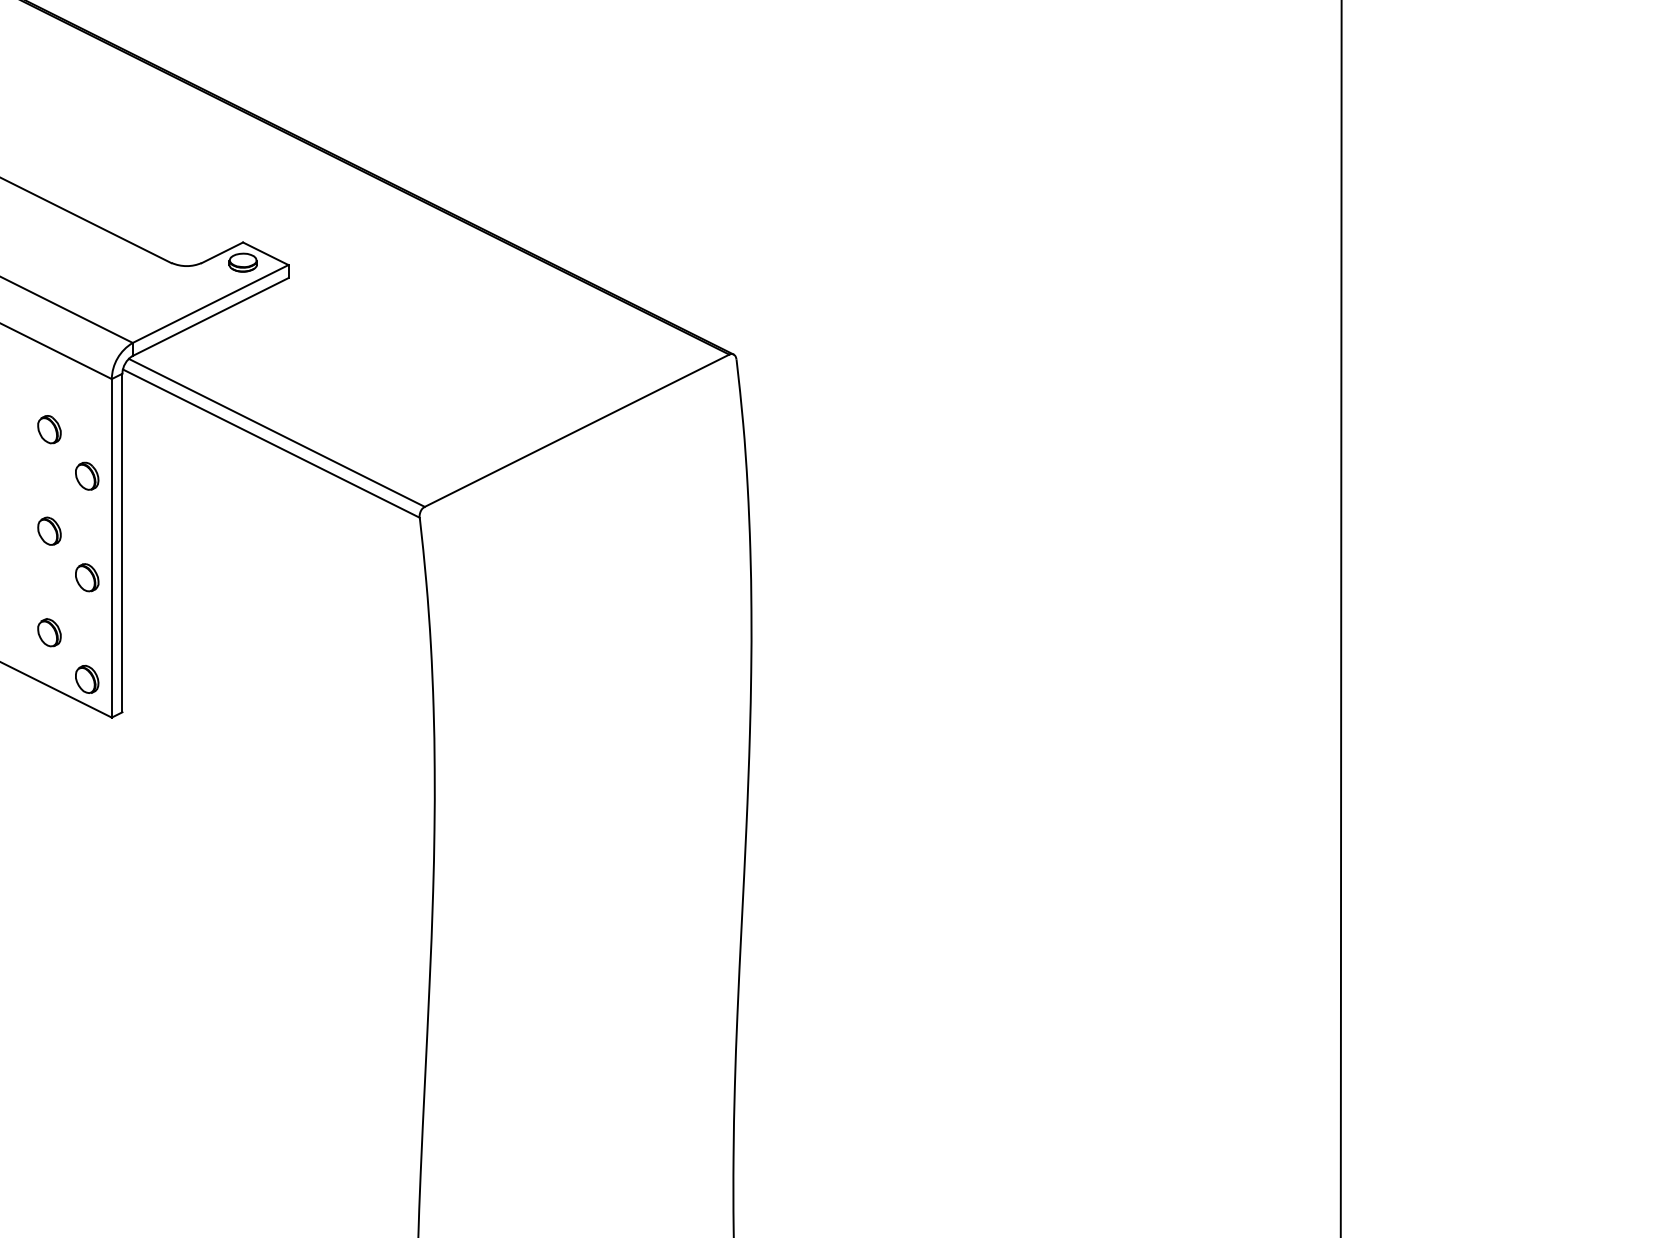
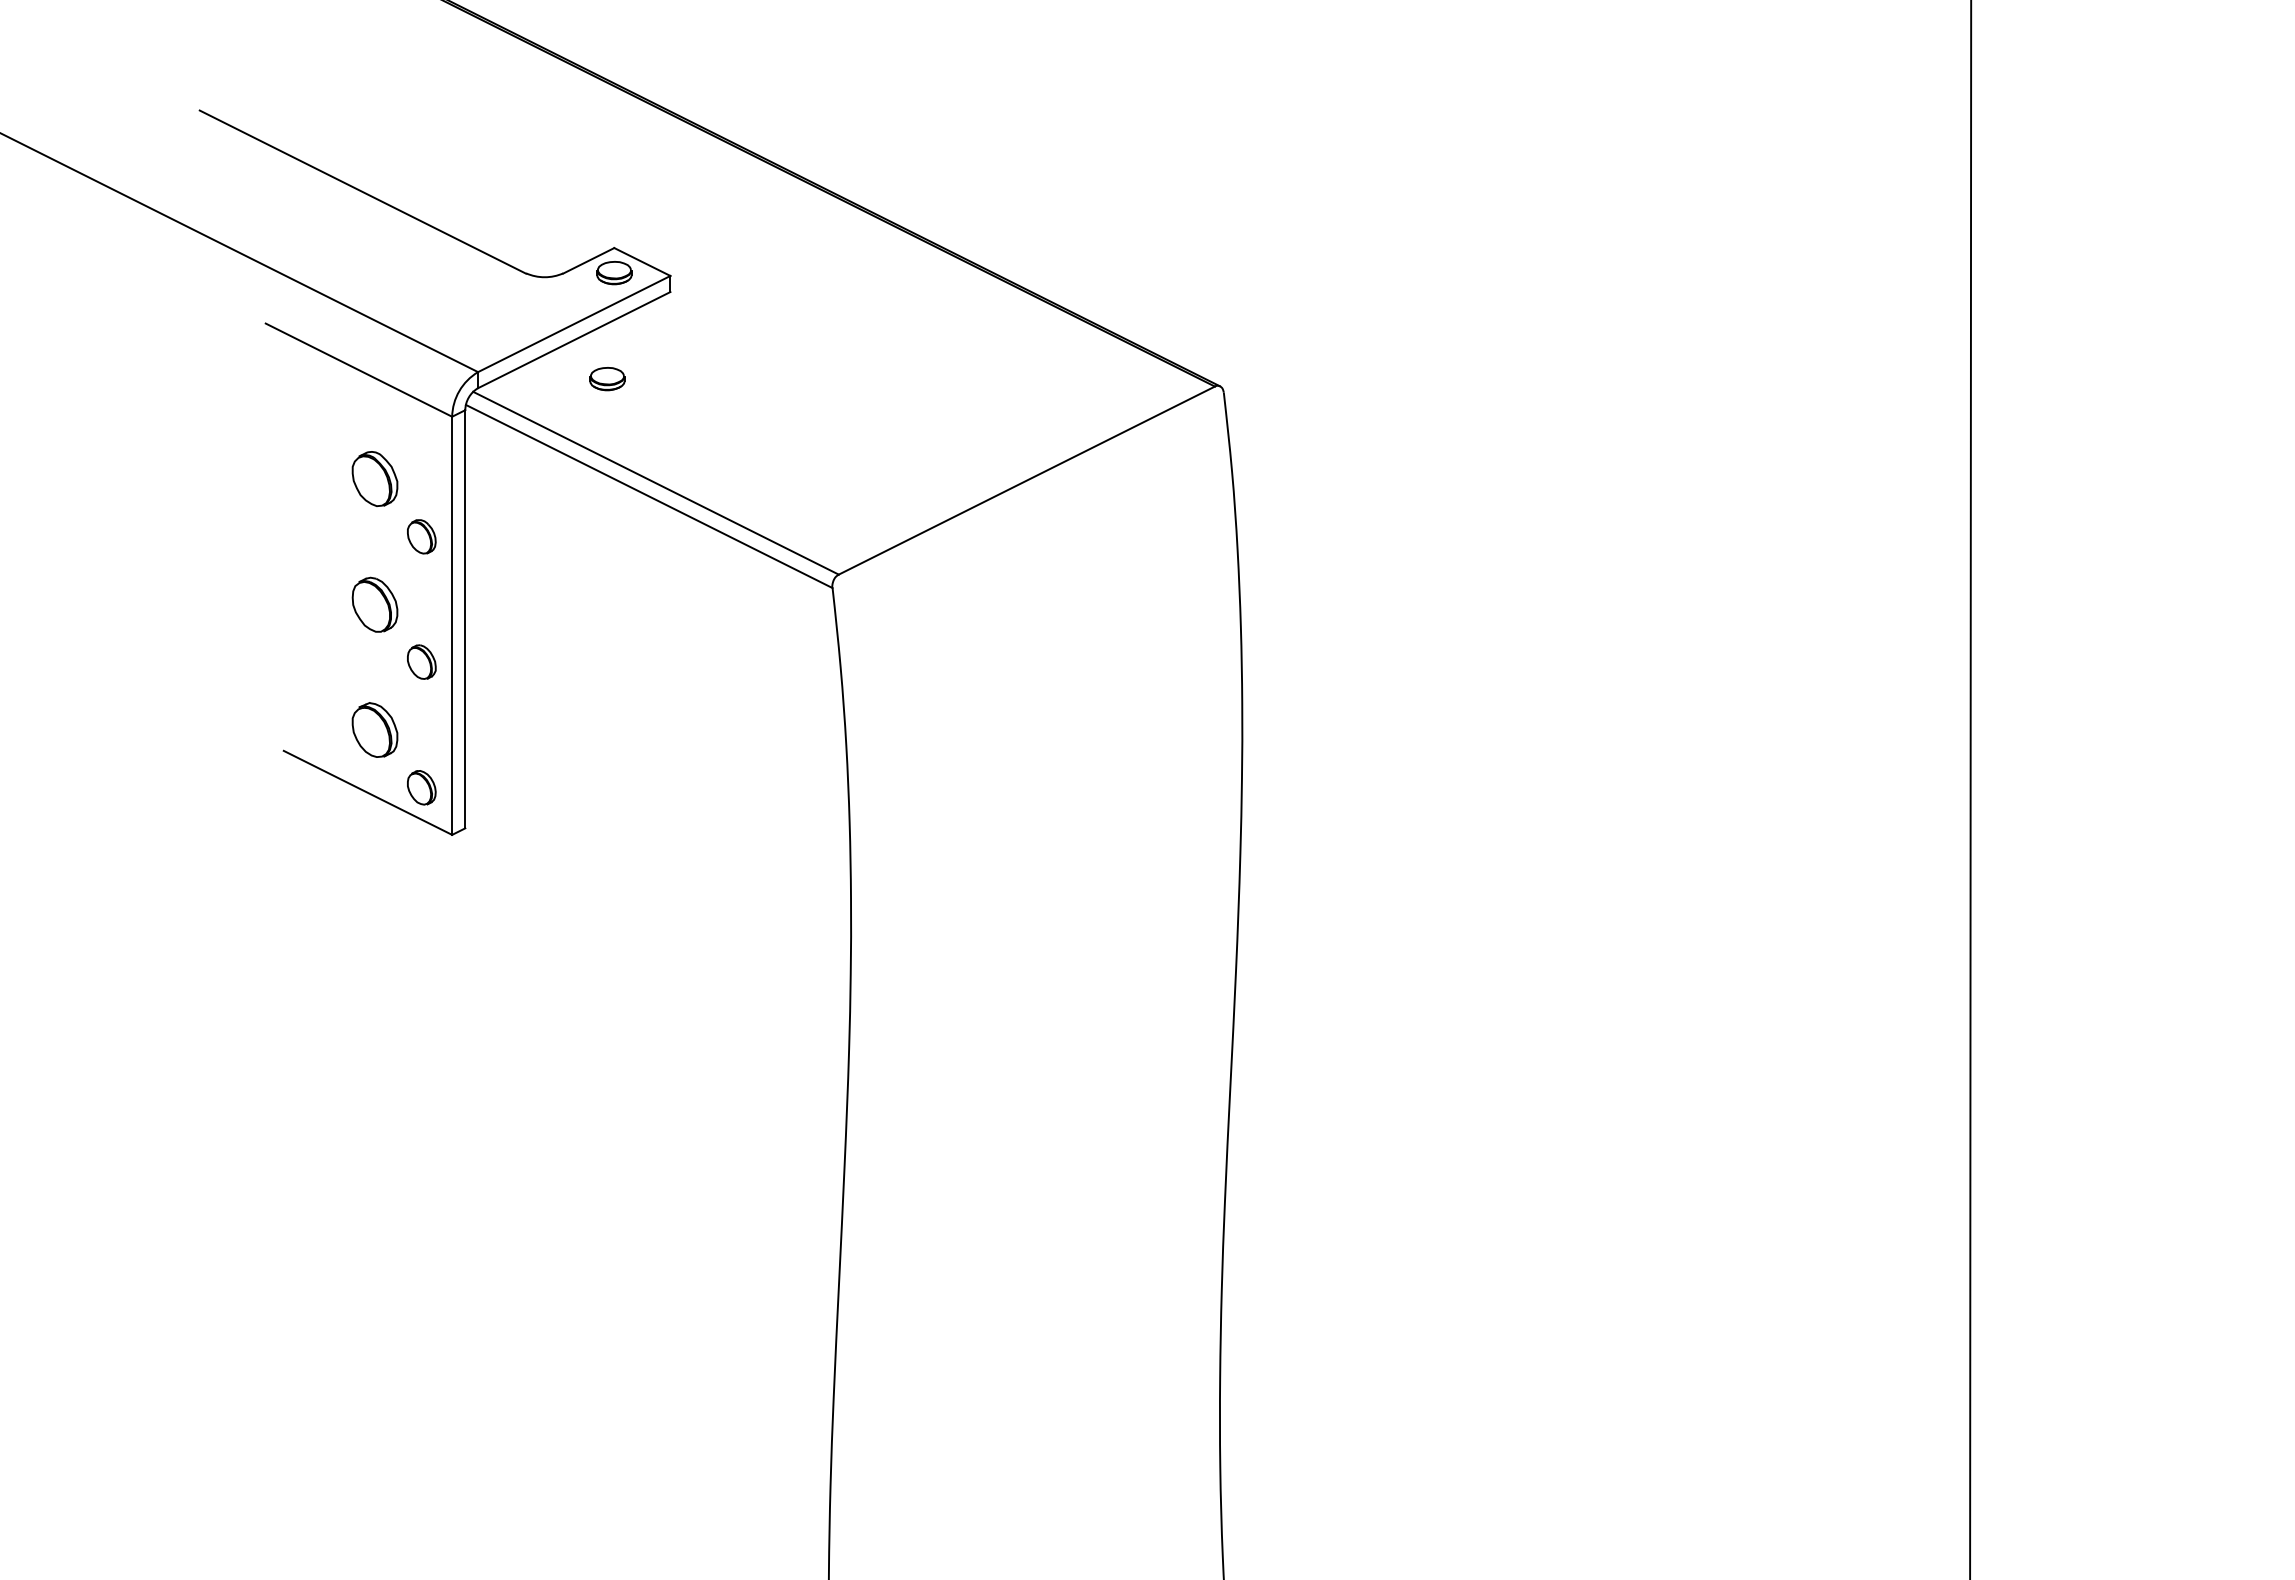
part: (237, 348) -> (607, 379), added
part: (49, 429) -> (375, 479), size x1.6
part: (49, 531) -> (375, 604), size x1.6
part: (49, 632) -> (375, 729), size x1.6

